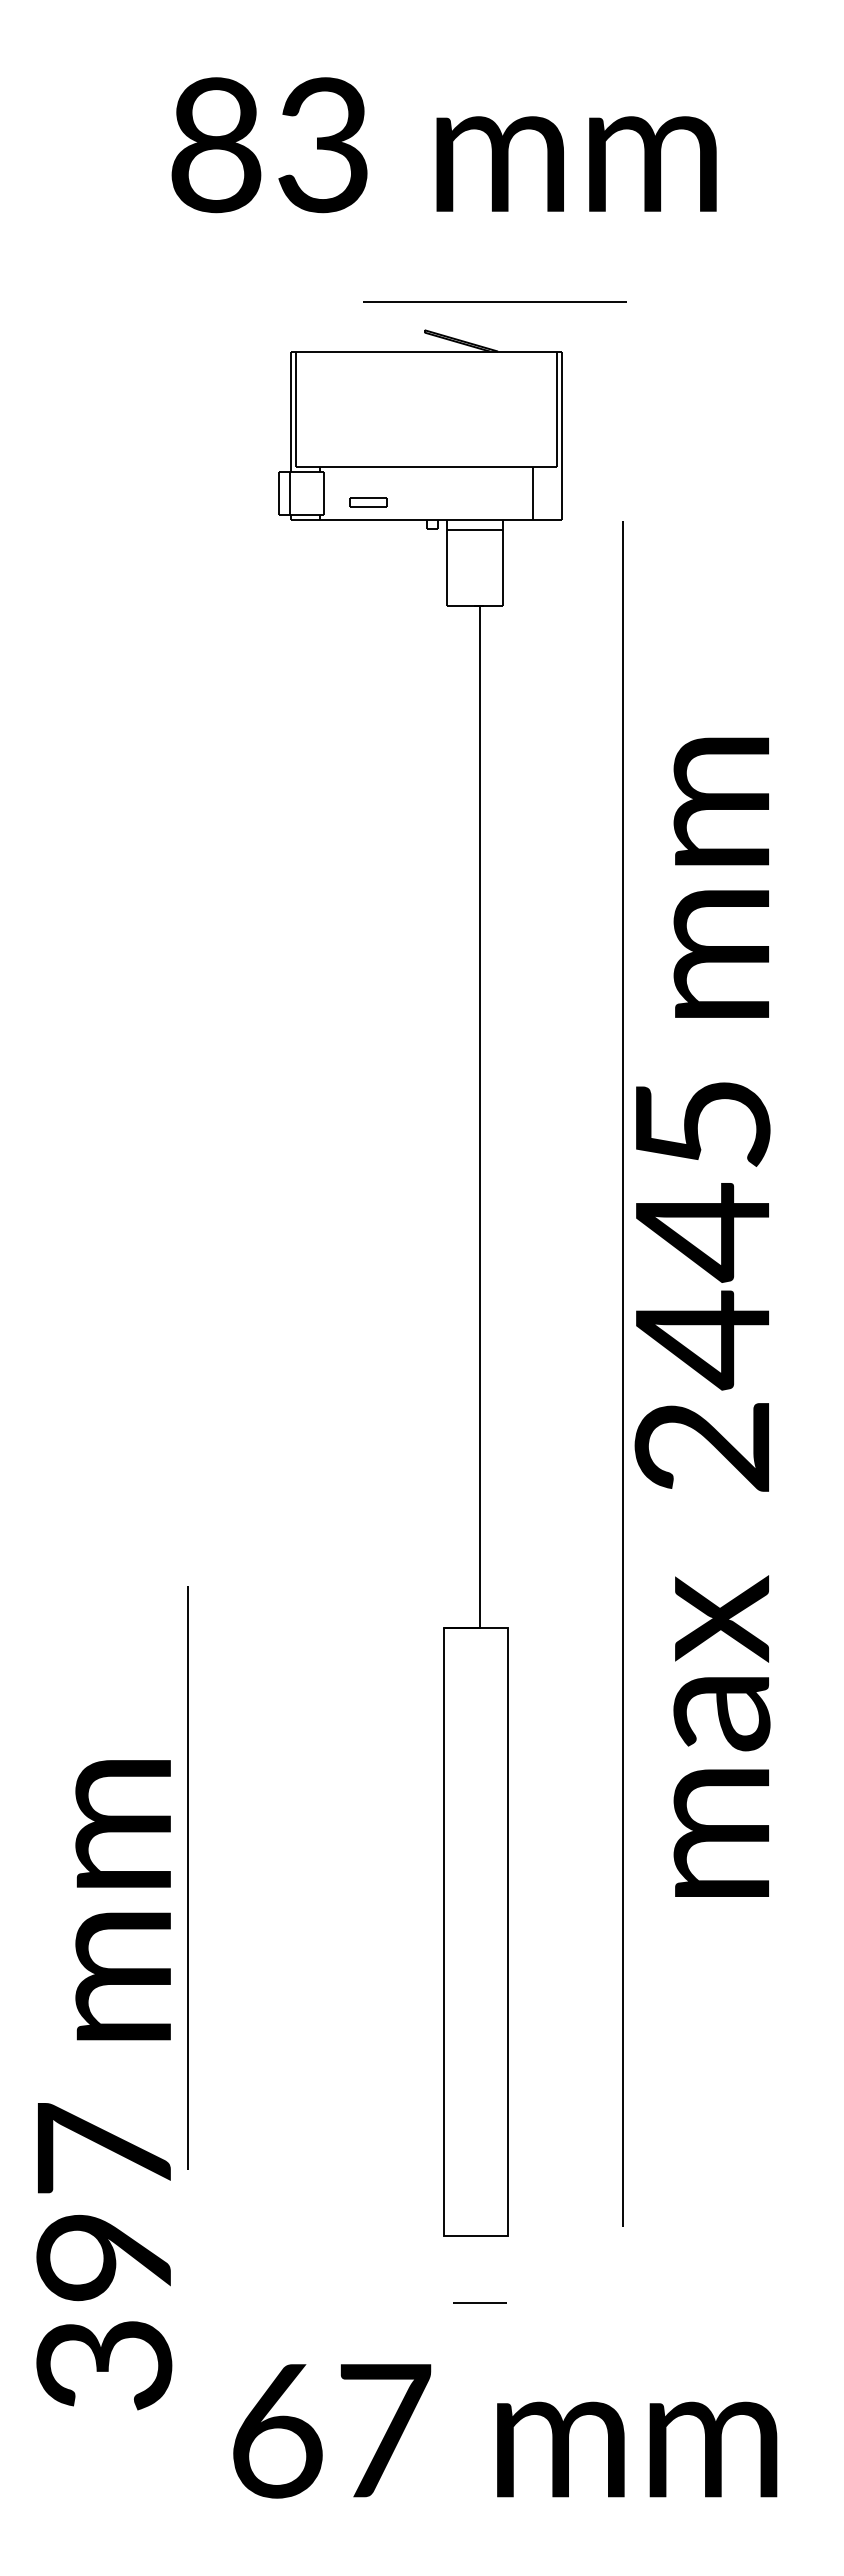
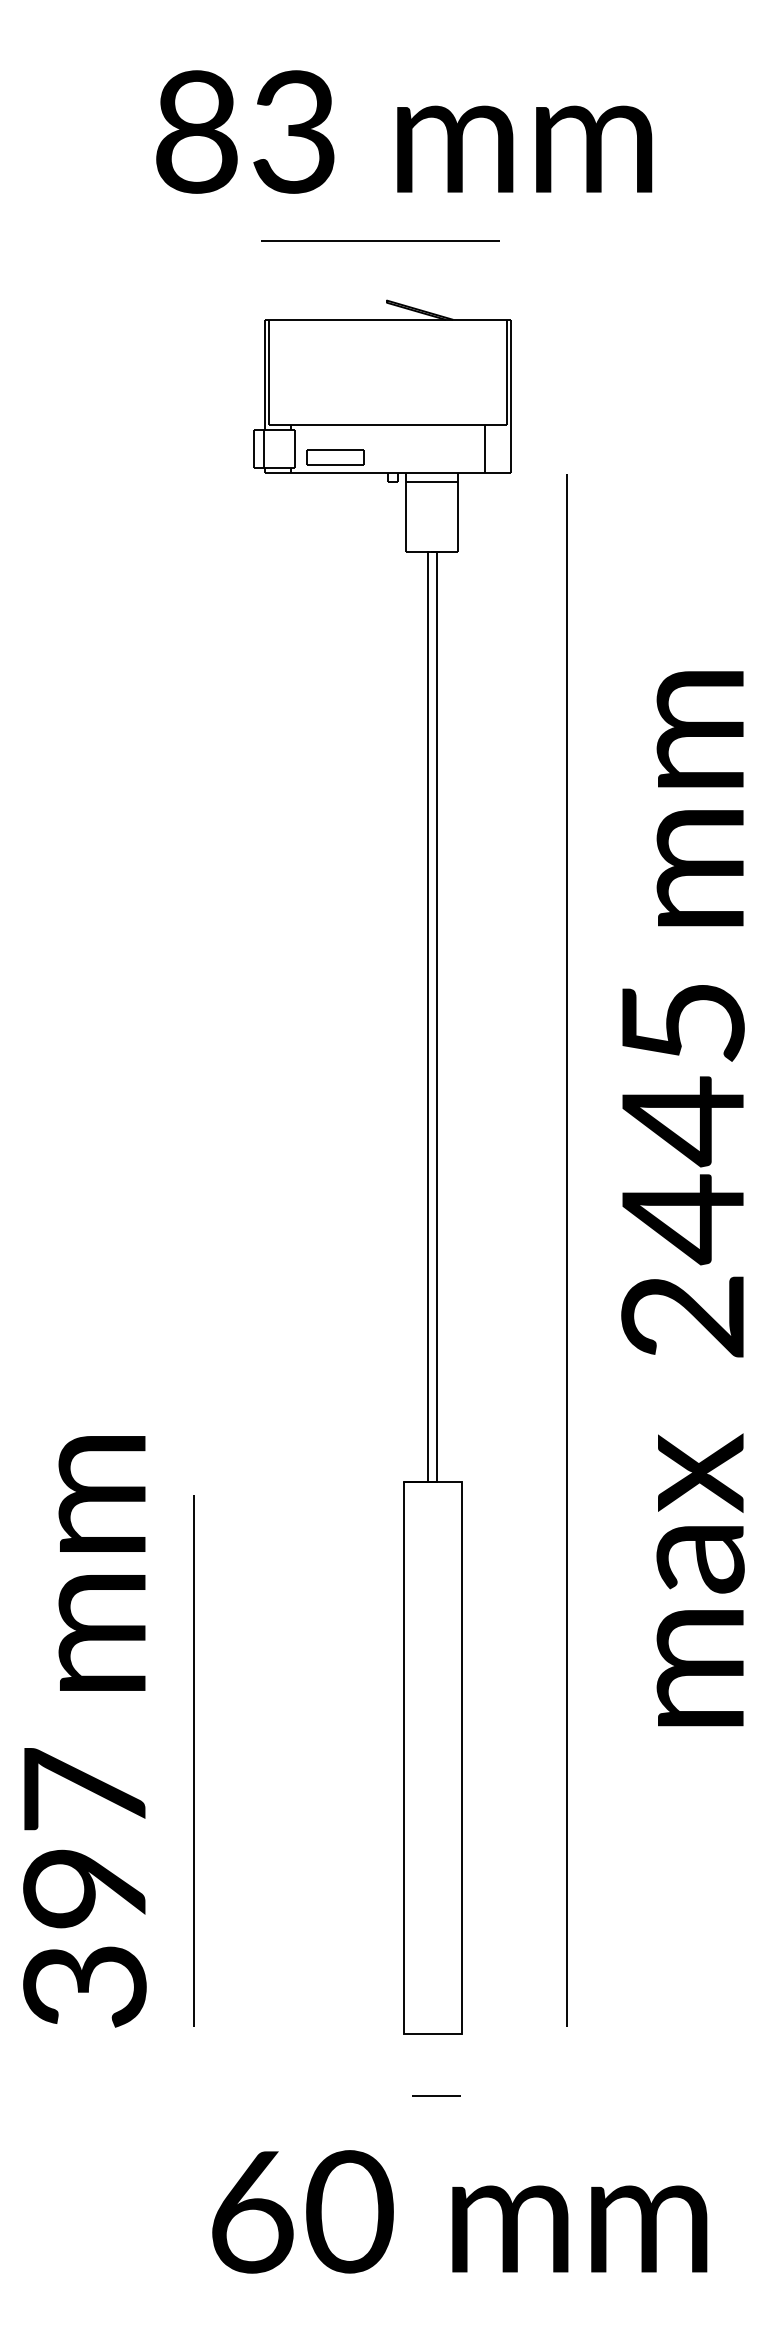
line: (494, 301) -> (379, 240), moved
part: (368, 502) -> (335, 457), size x1.67
line: (470, 1117) -> (428, 1016), added
text: (702, 1316) -> (682, 1197), moved
line: (187, 1877) -> (193, 1760), moved
text: (104, 2085) -> (85, 1732), moved
text: (384, 2430) -> (349, 2211), 67 -> 60

